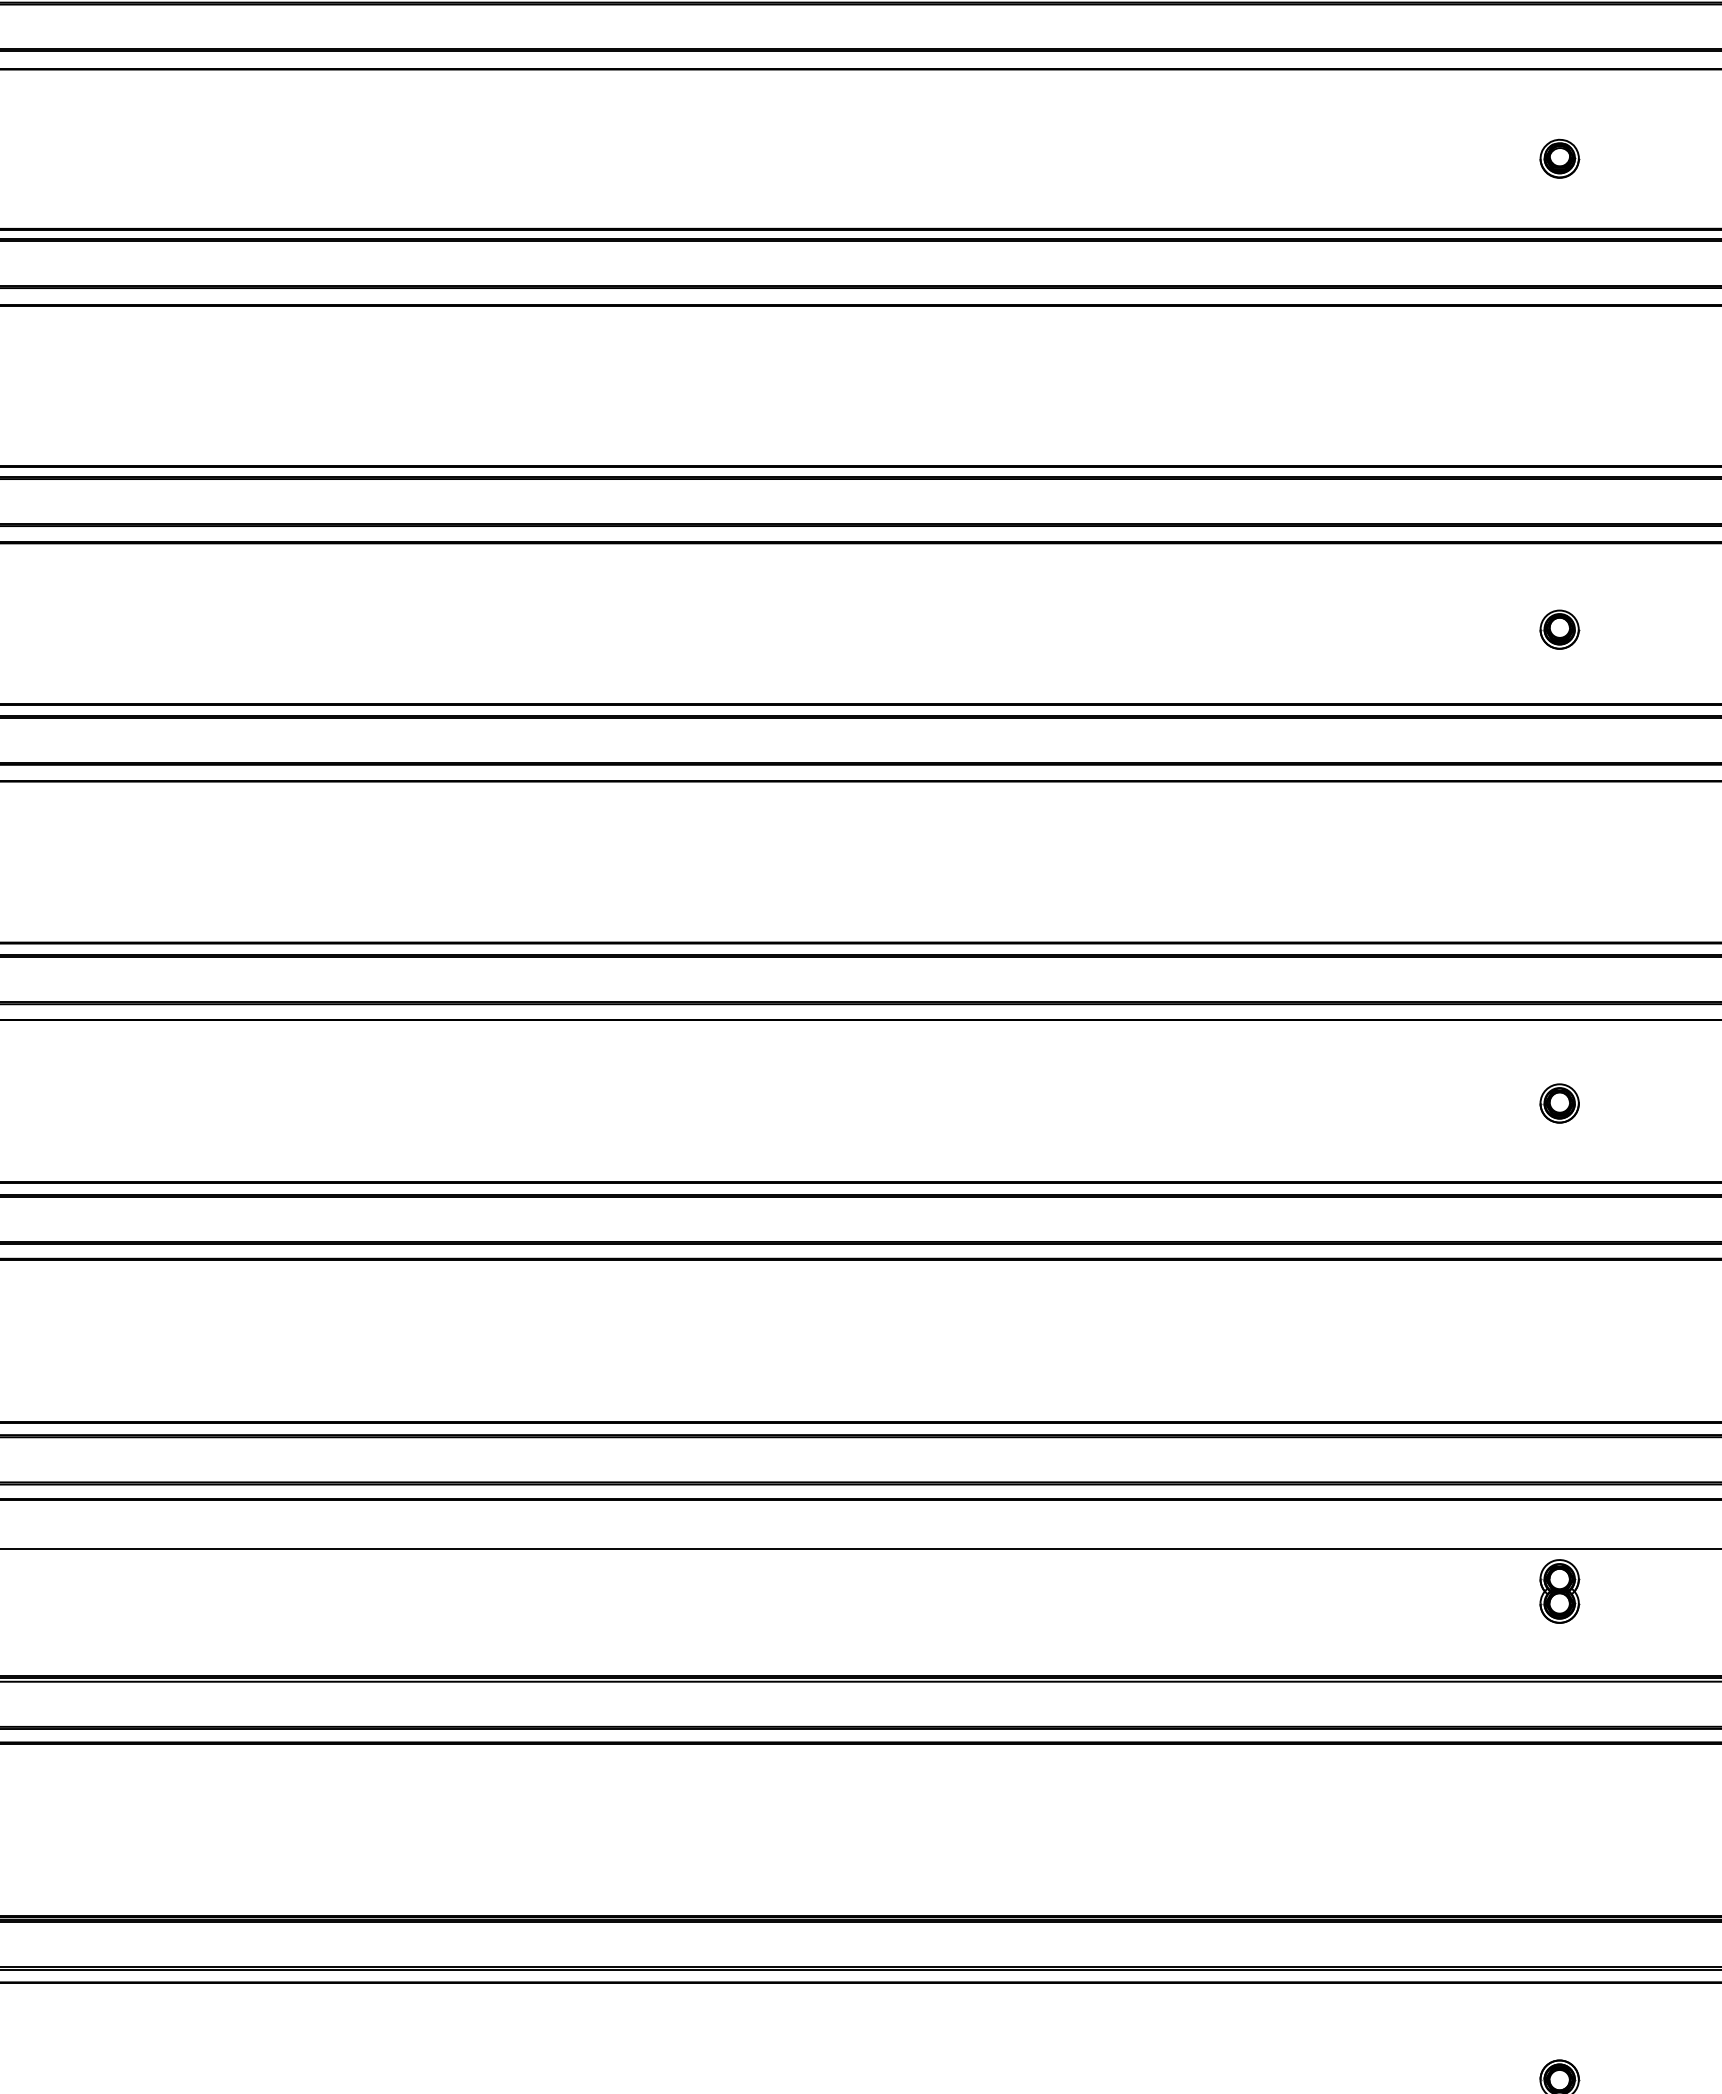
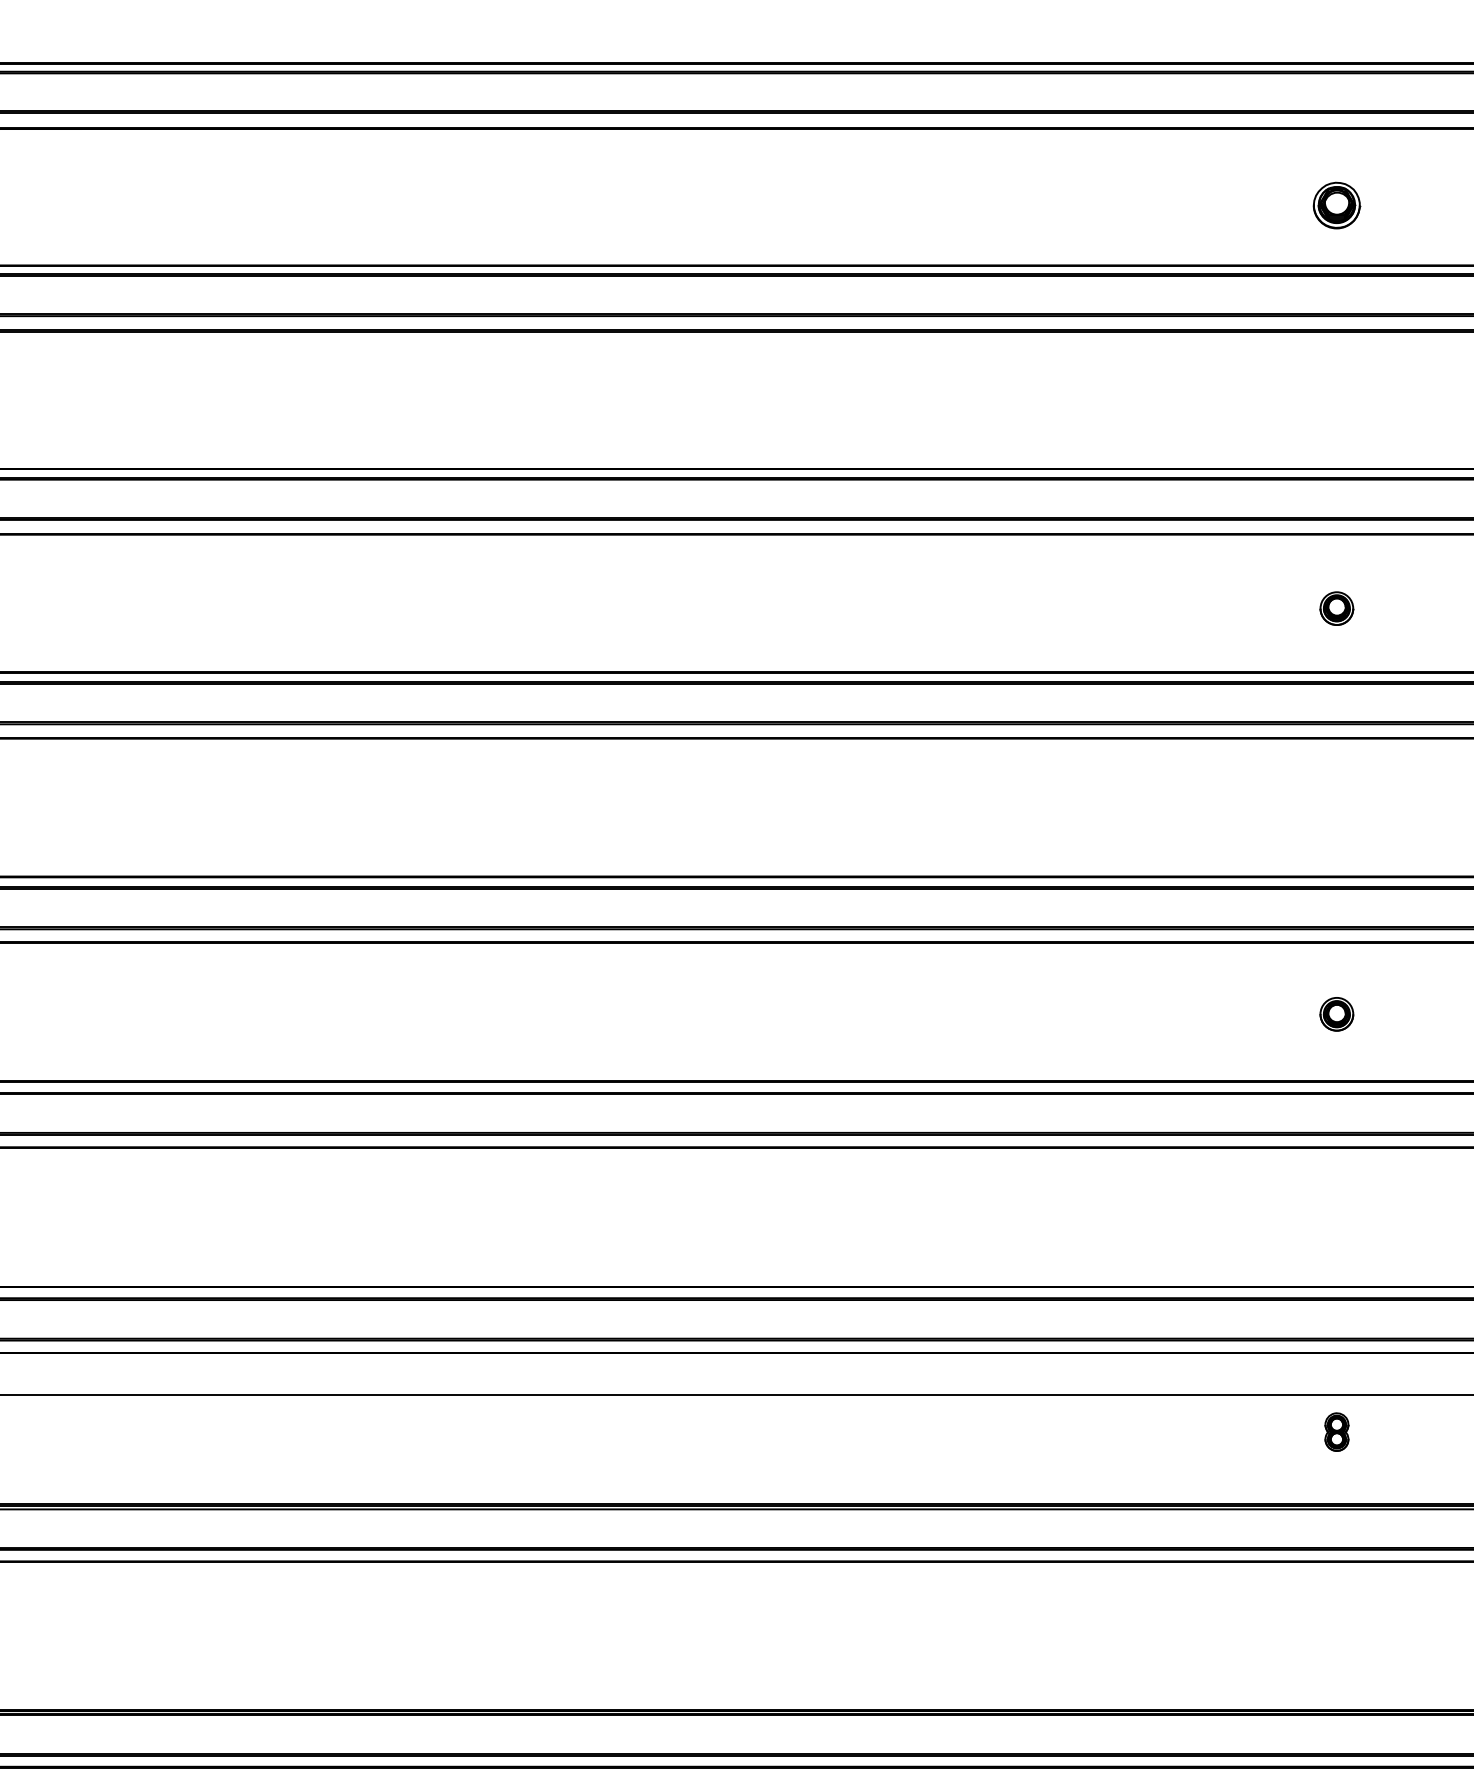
part: (1559, 158) -> (1336, 205), size x1.4
part: (1559, 1591) -> (1336, 1432), size x0.7

